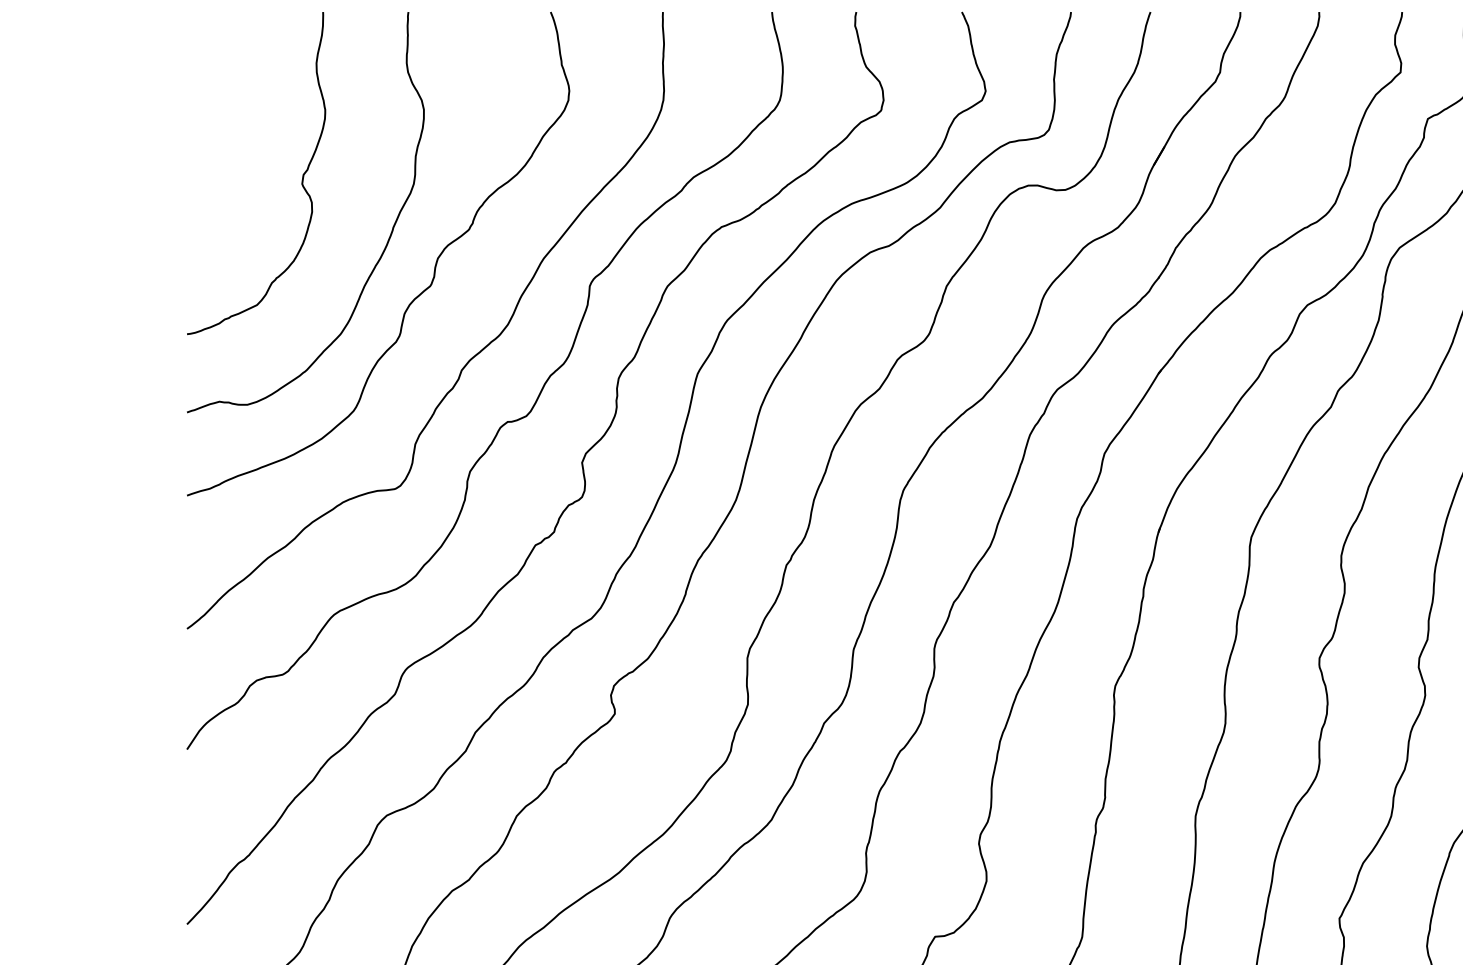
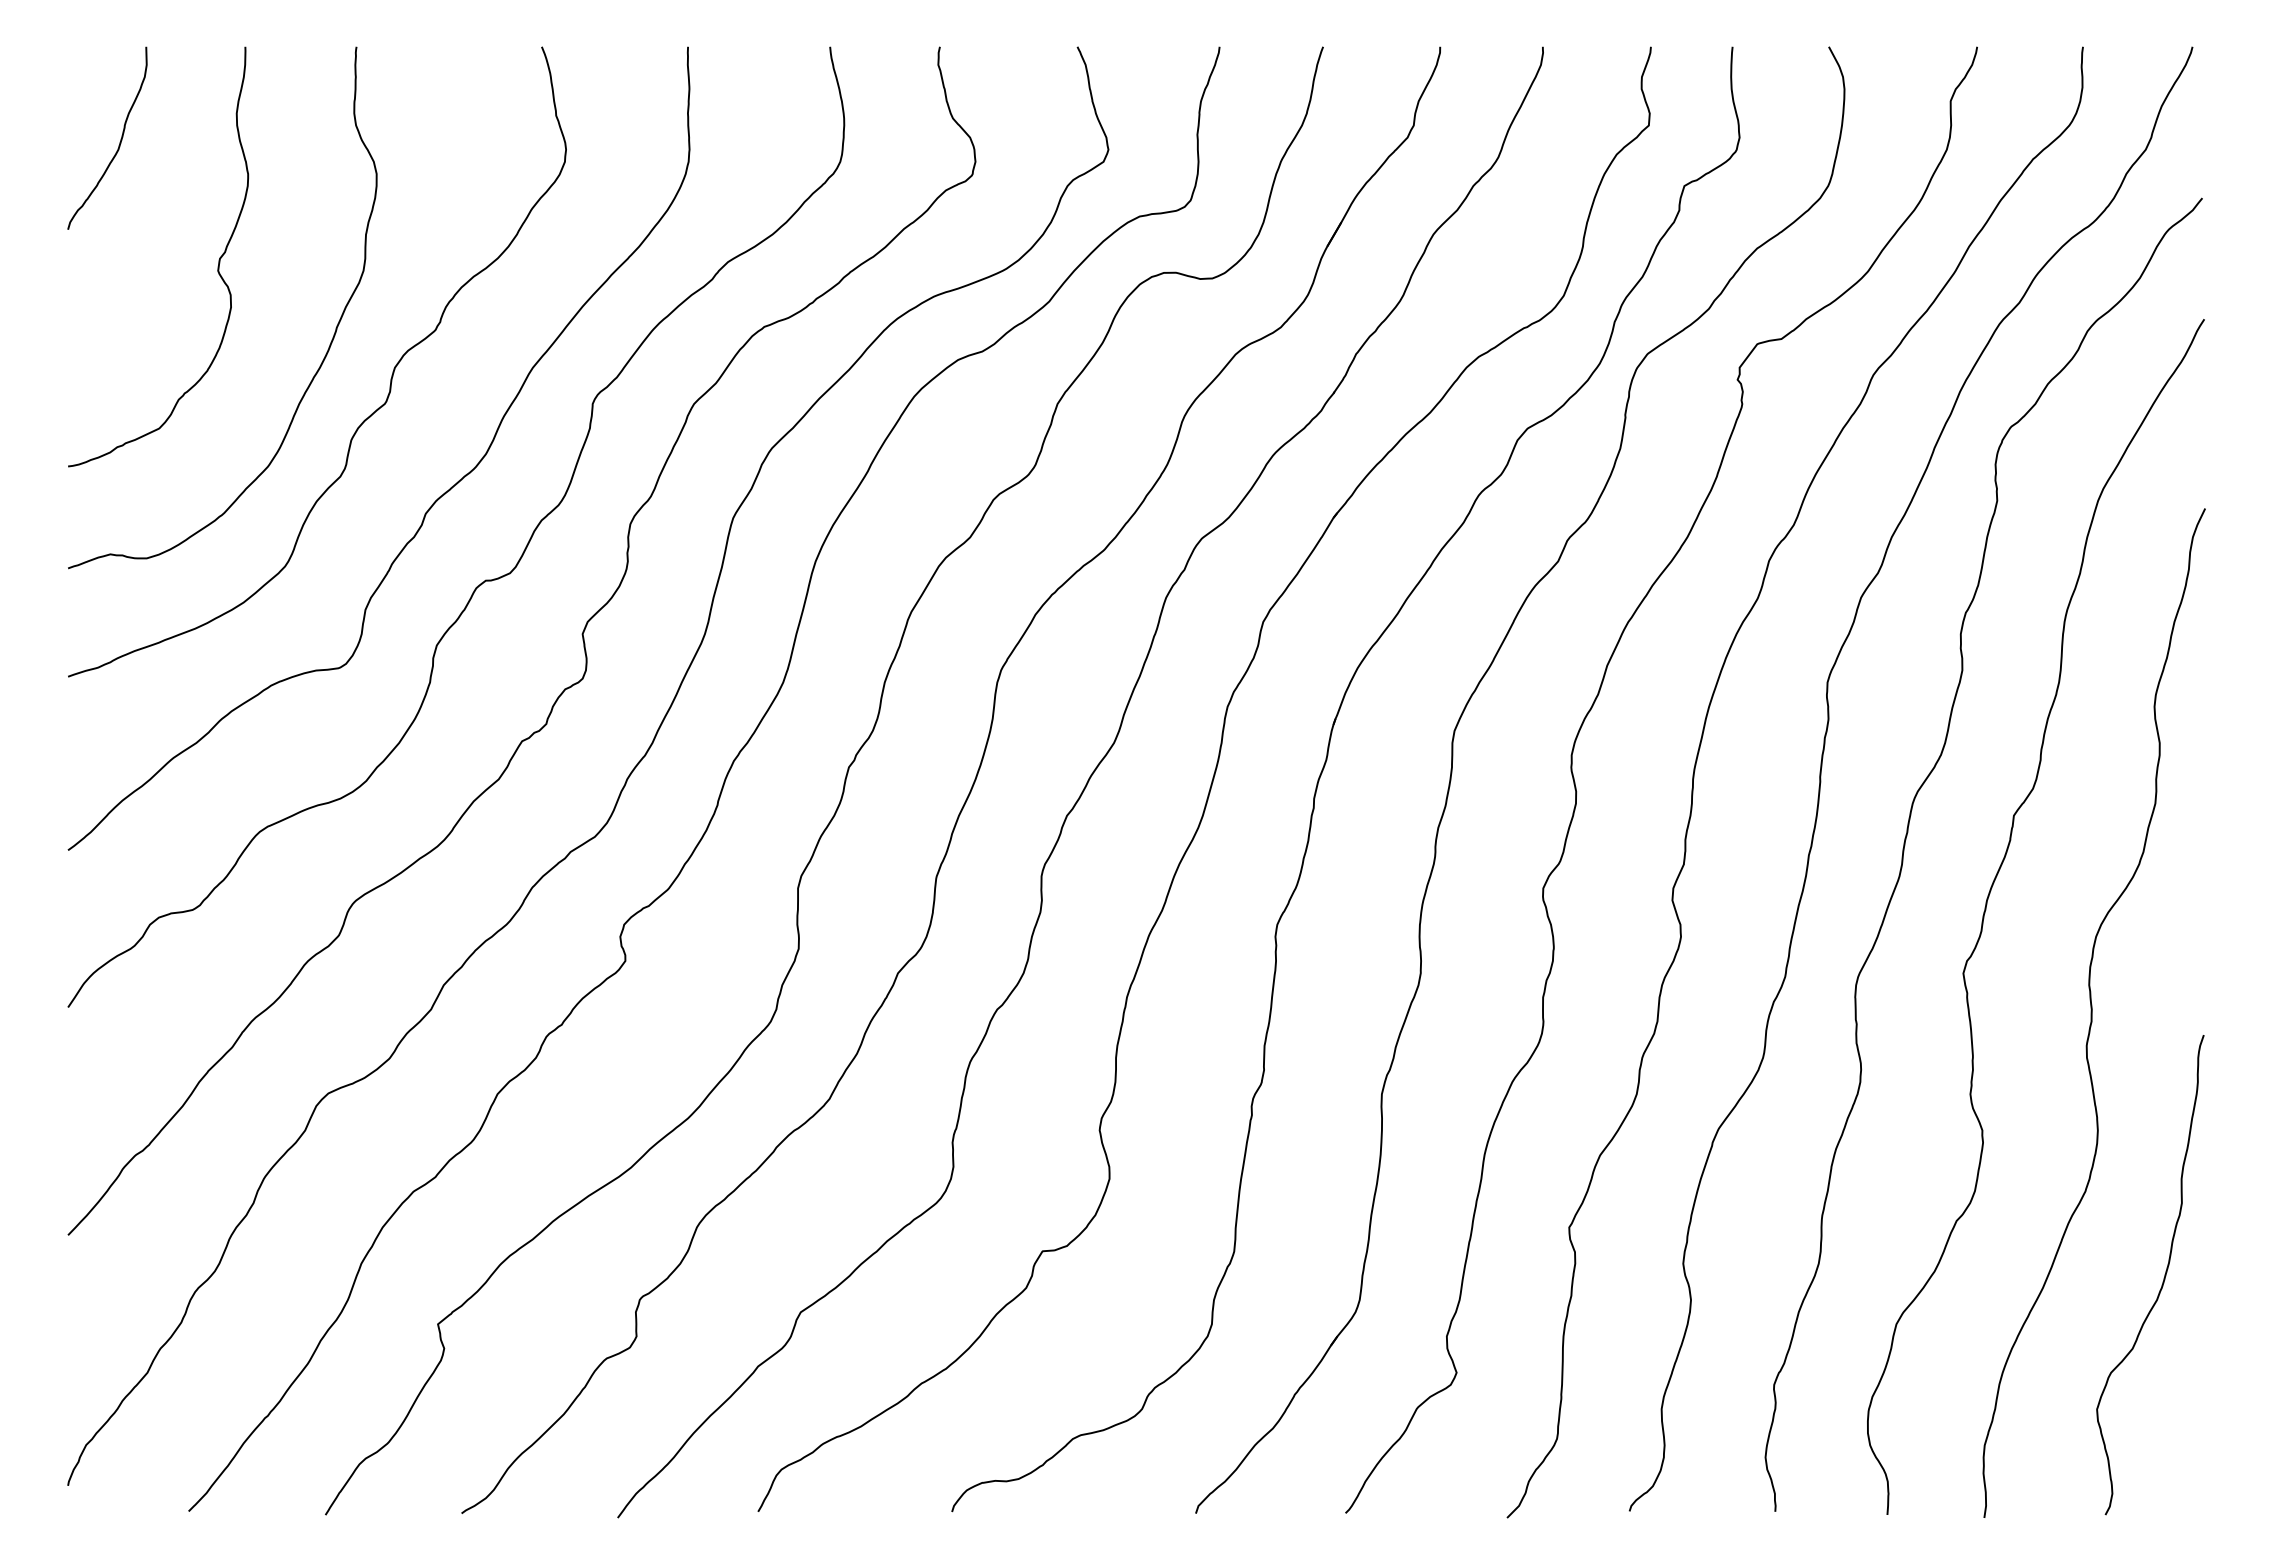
curve: (226, 85) -> (119, 142), added

